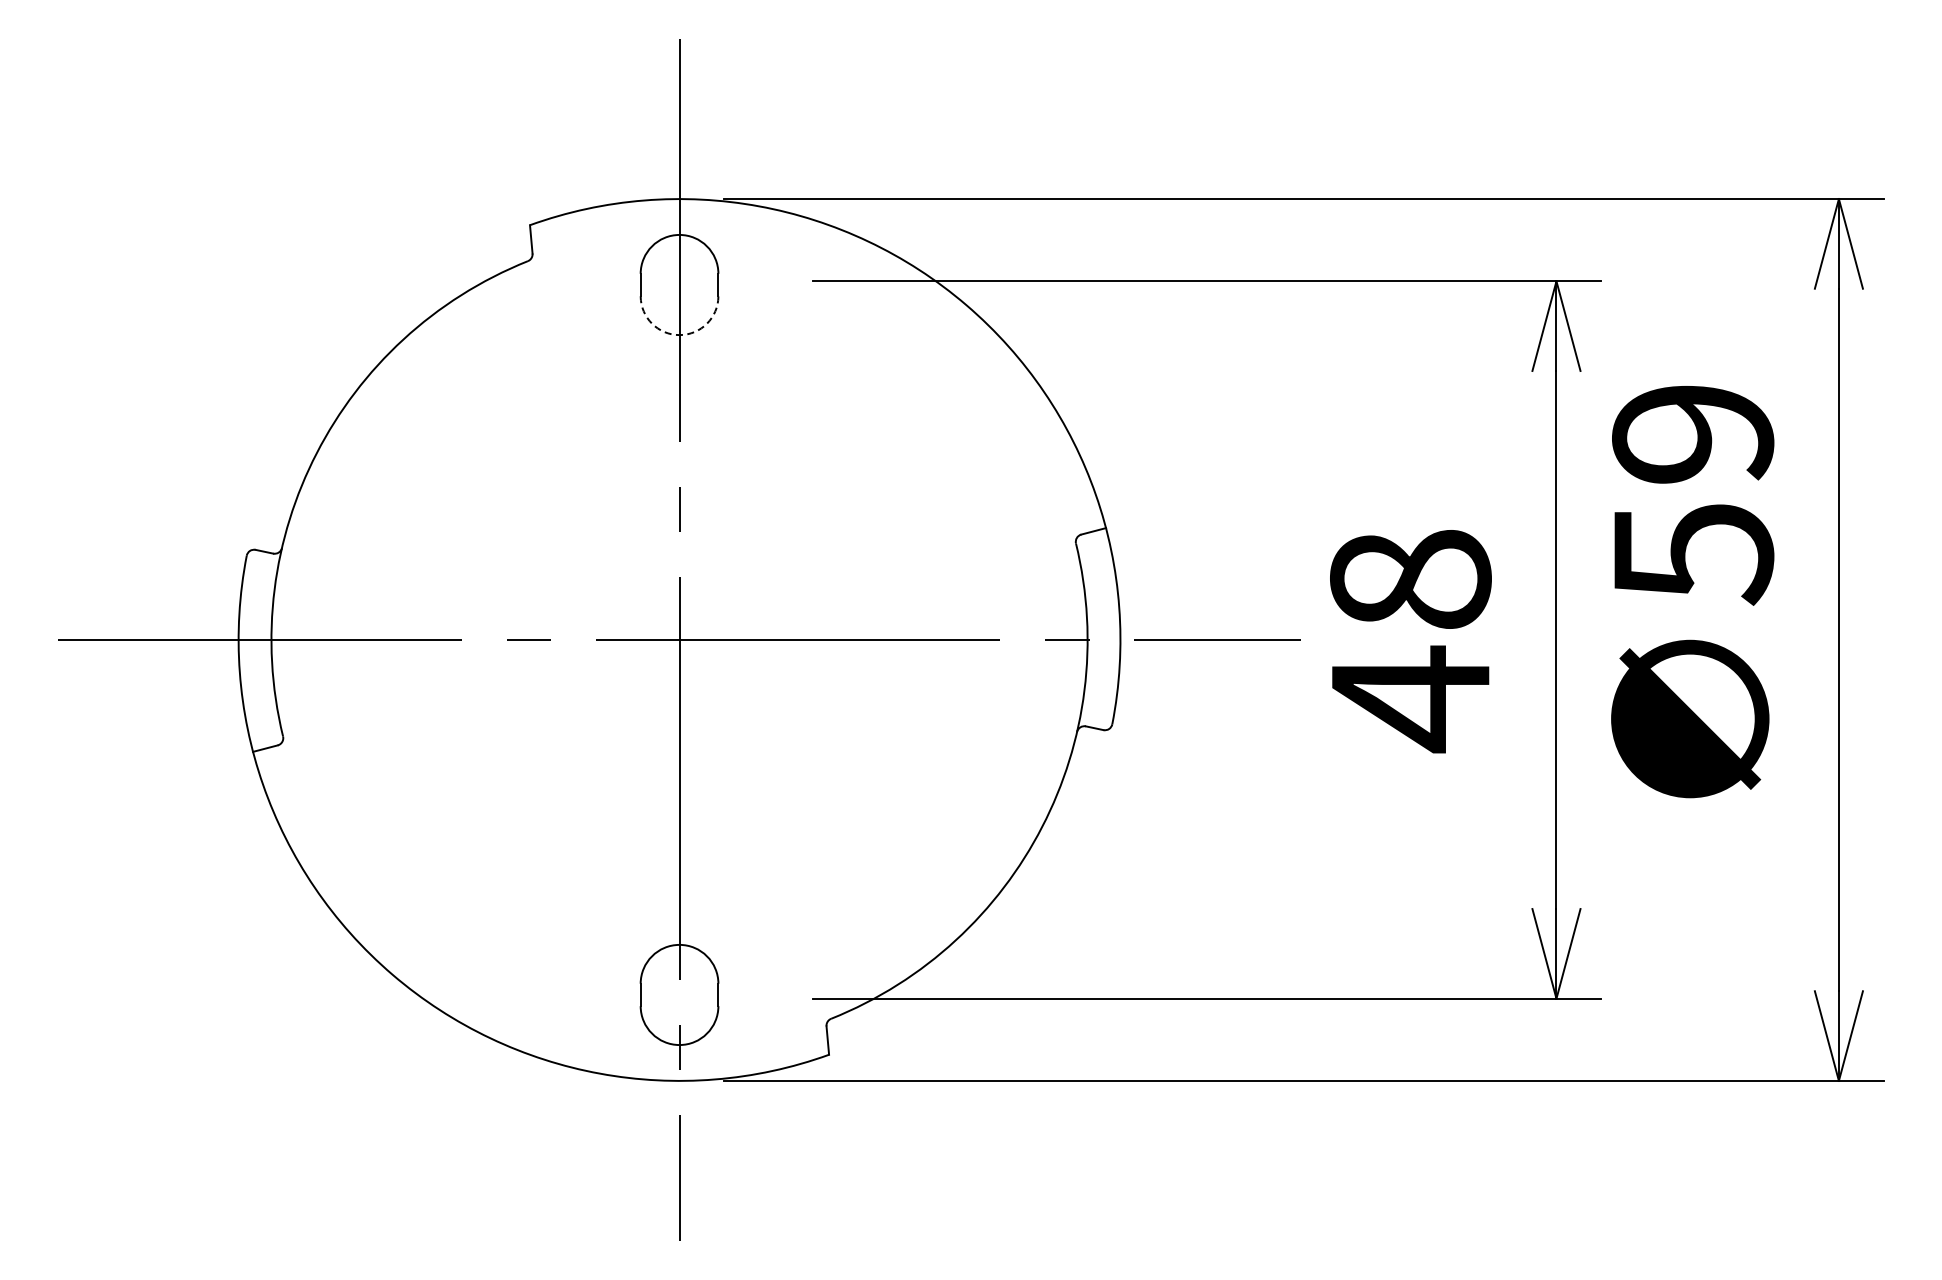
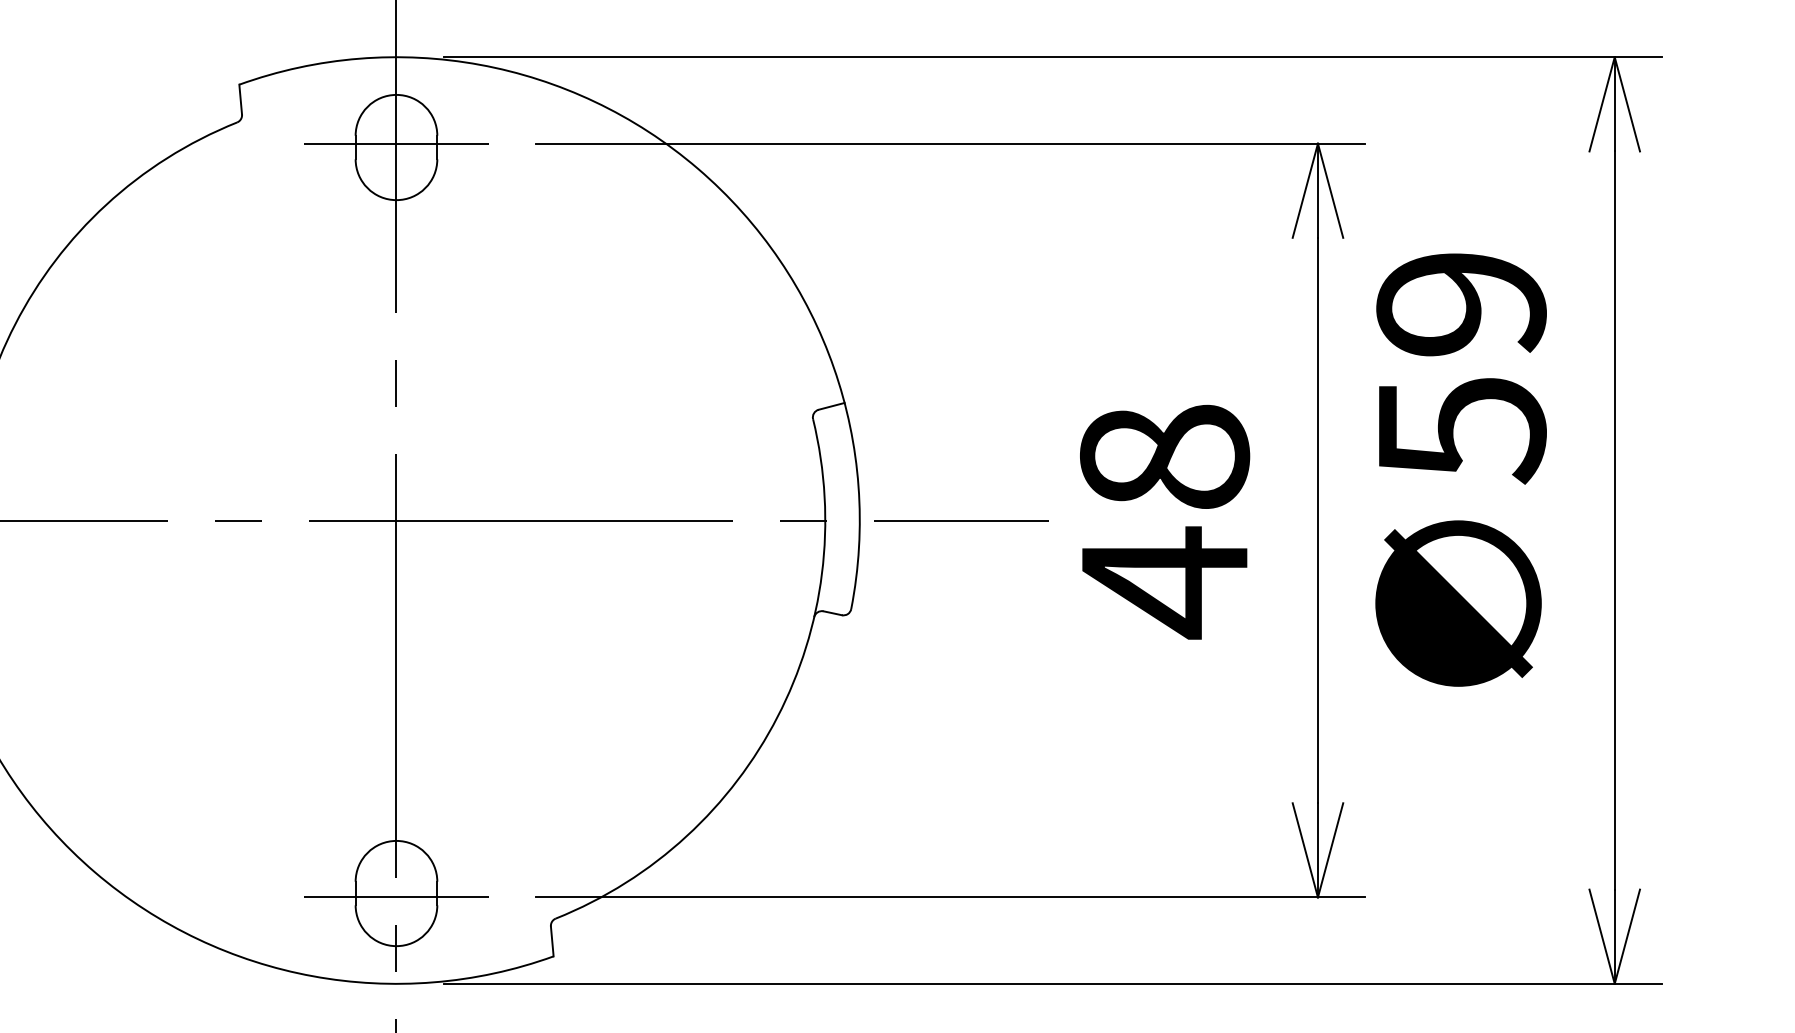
line: (679, 281) -> (396, 143), added
arc: (679, 335) -> (396, 200), dashed -> solid
line: (679, 998) -> (396, 897), added

